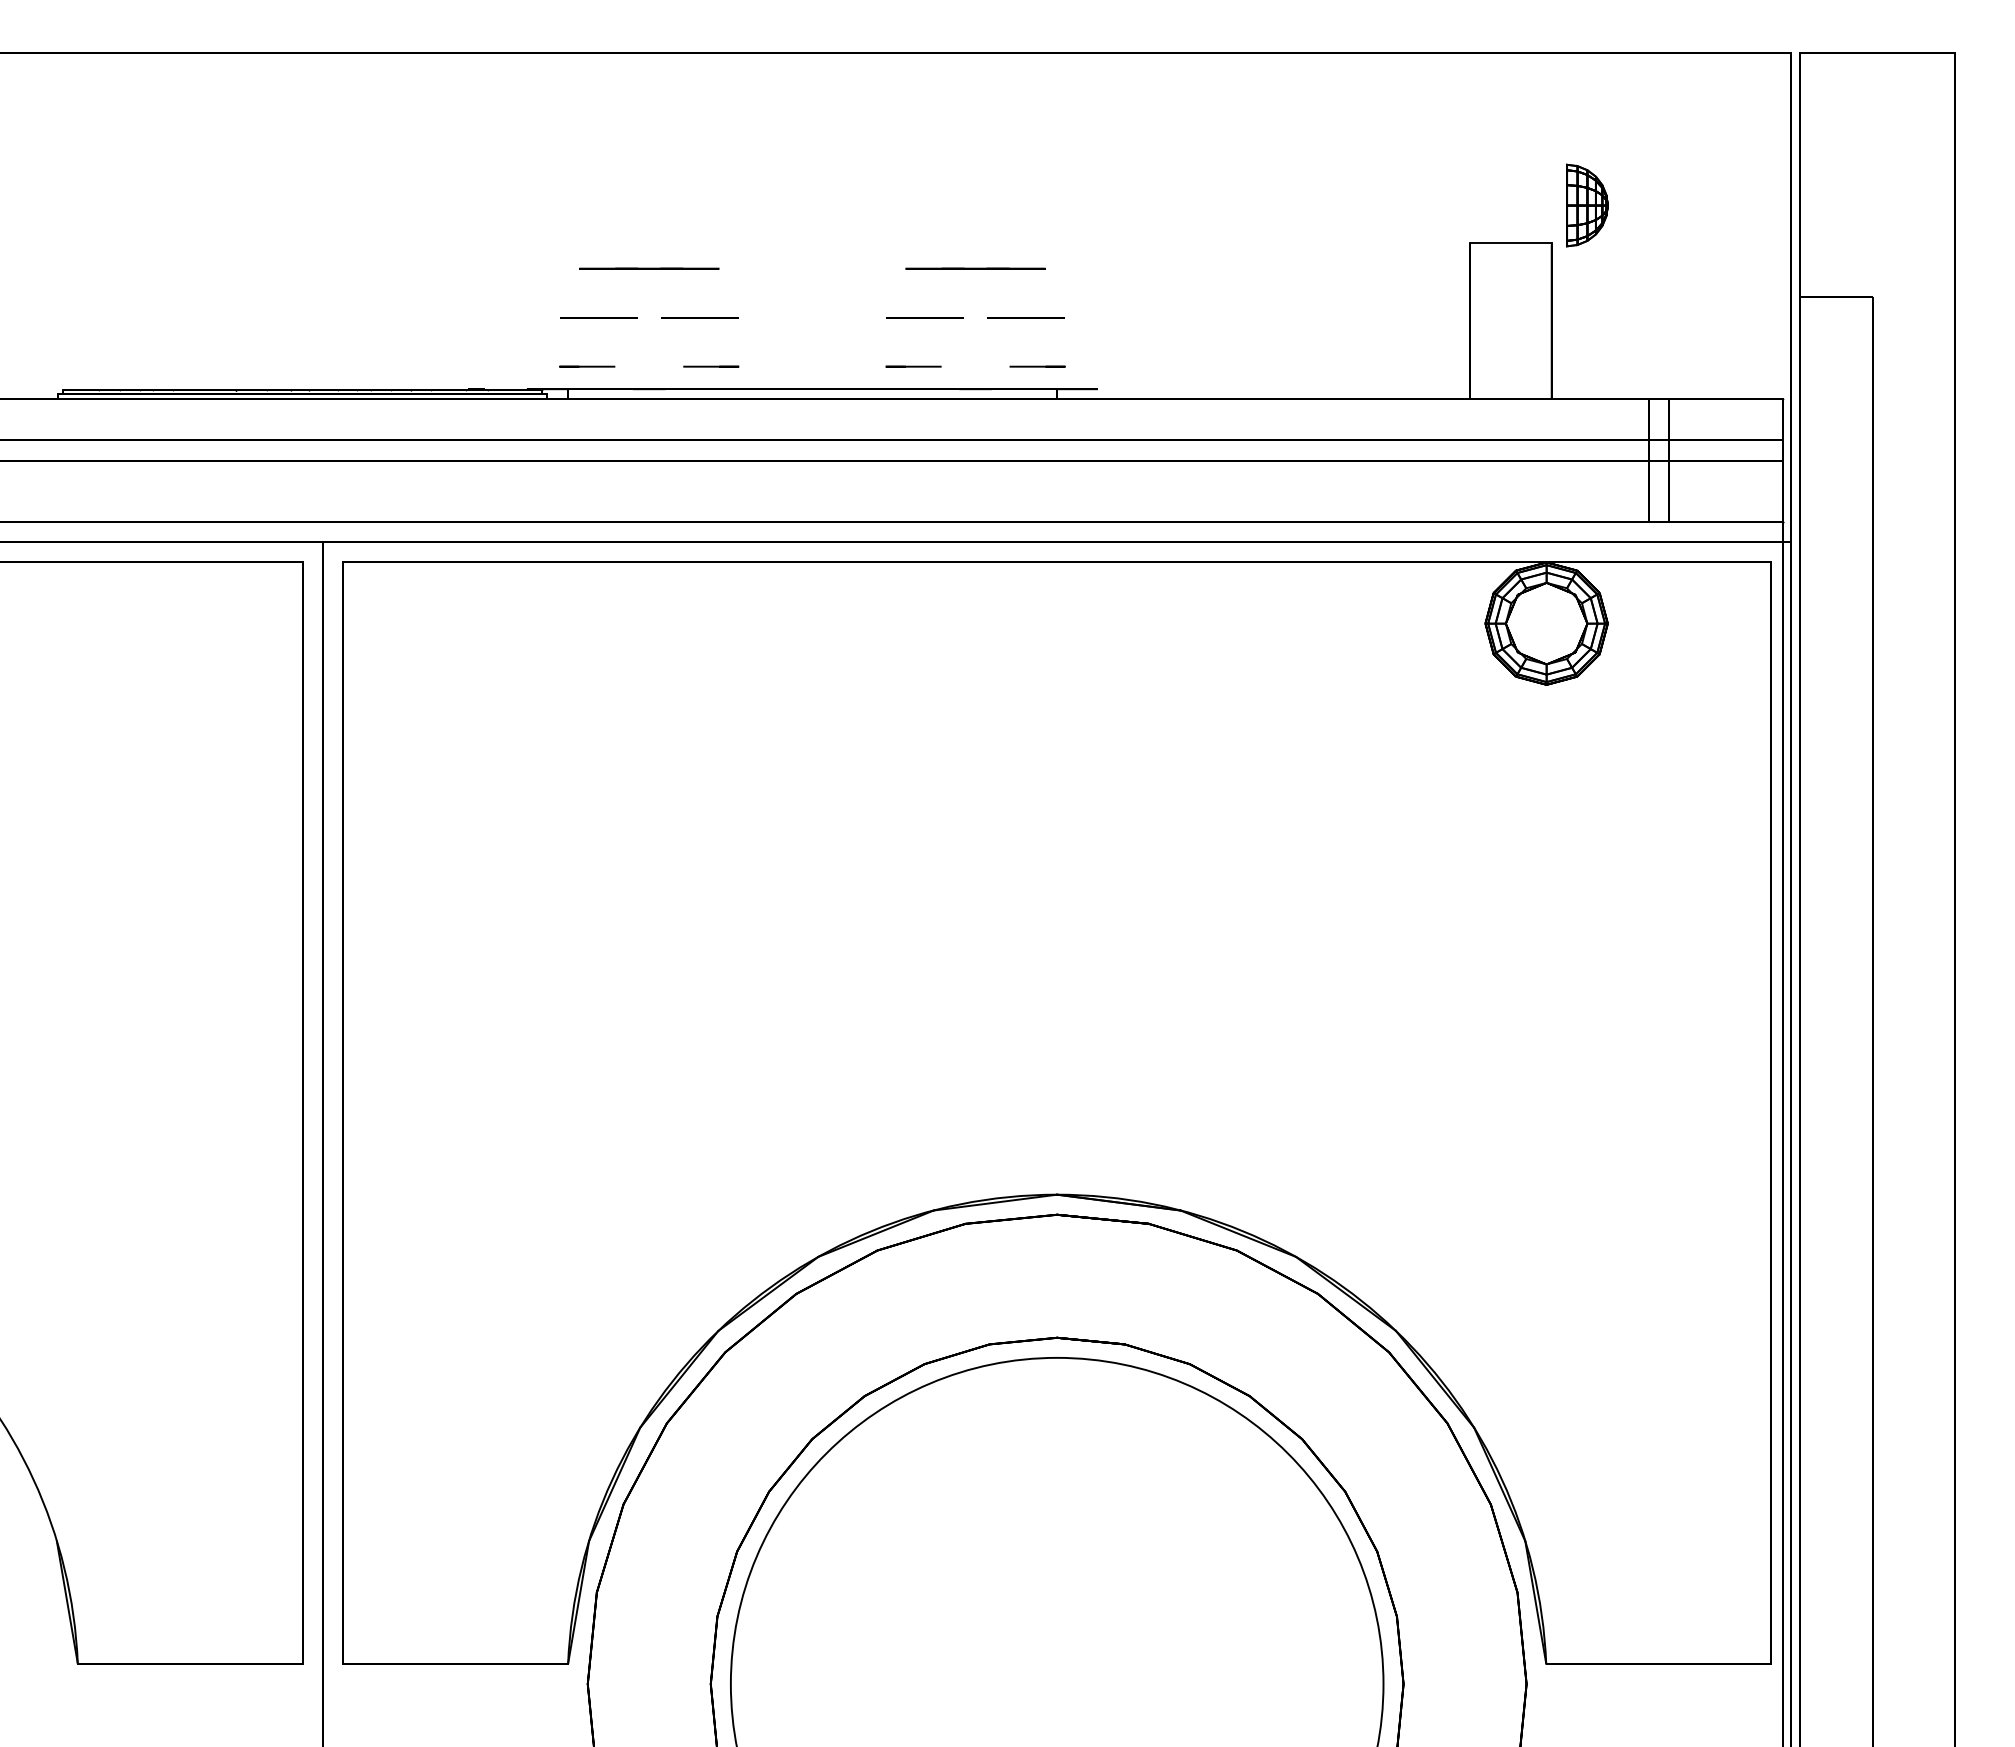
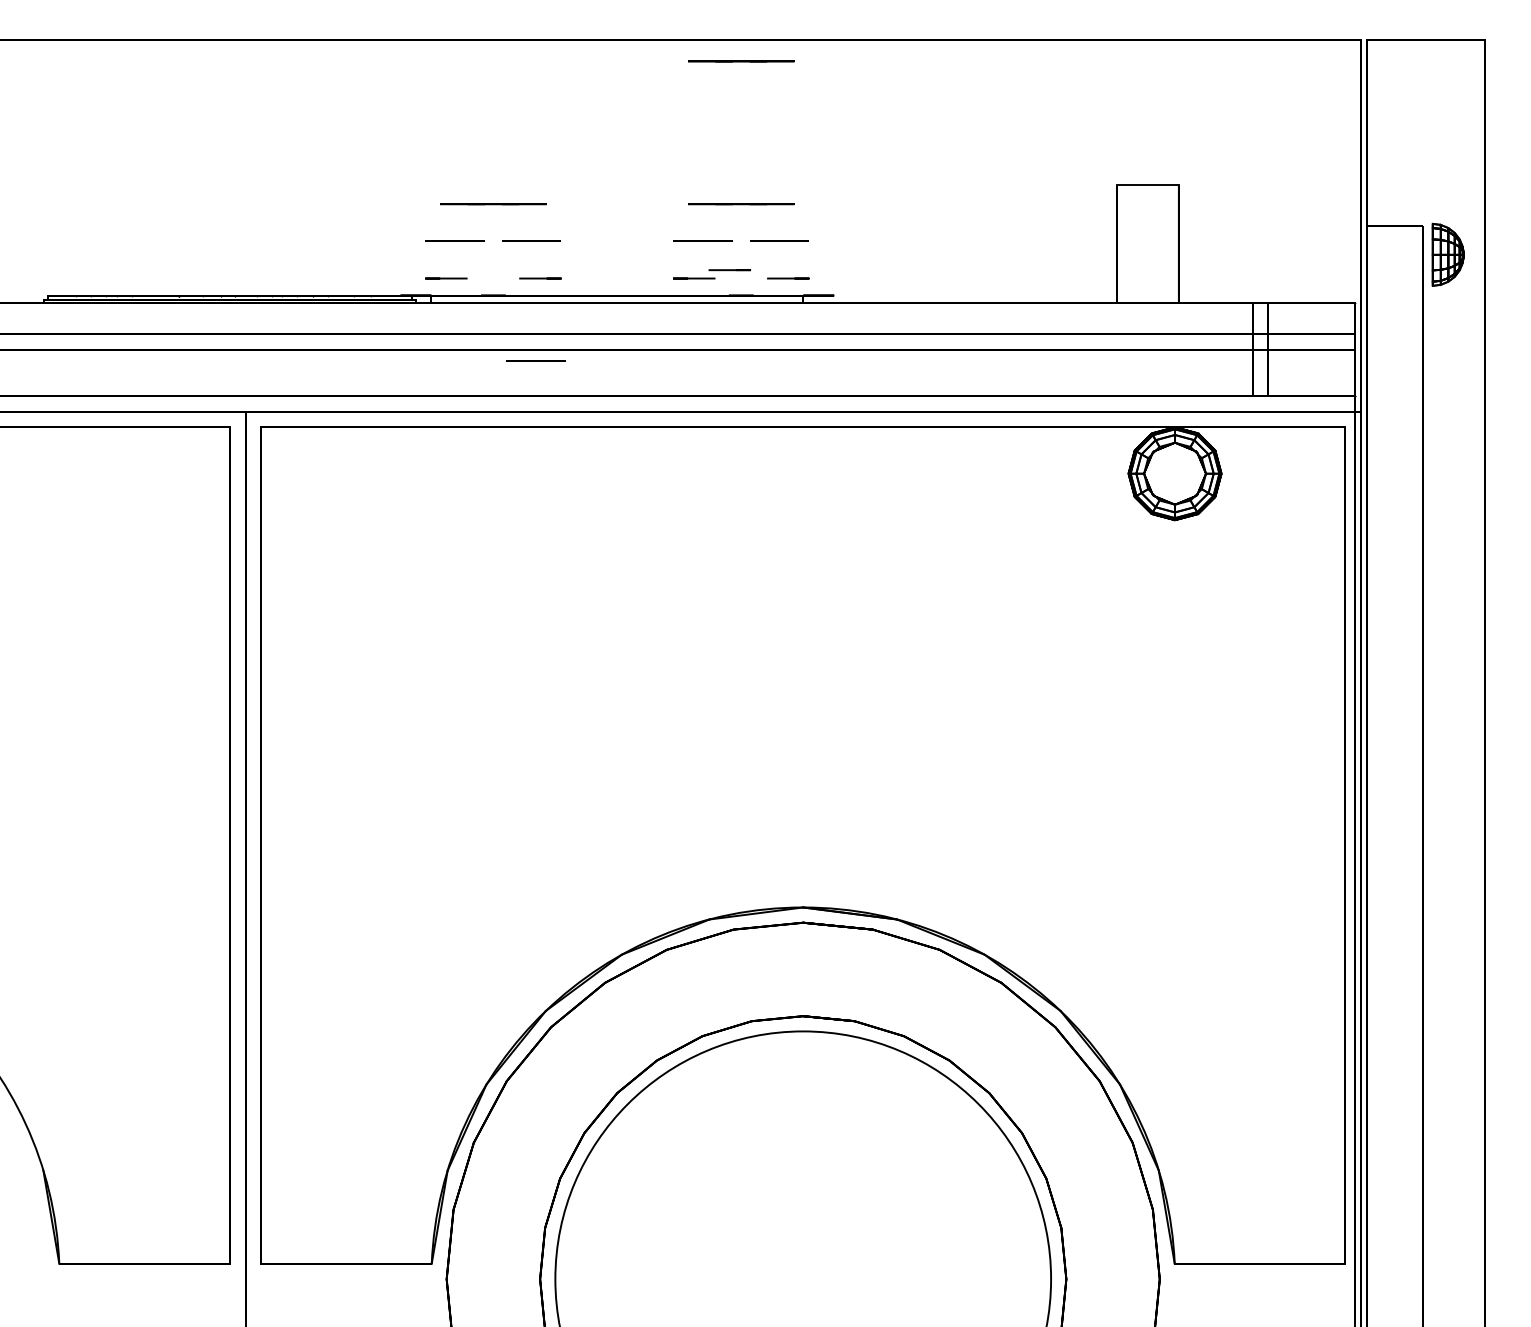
line: (975, 80) -> (741, 61), added
part: (1587, 205) -> (1448, 254), moved
line: (960, 355) -> (729, 270), added
line: (704, 474) -> (535, 360), added

